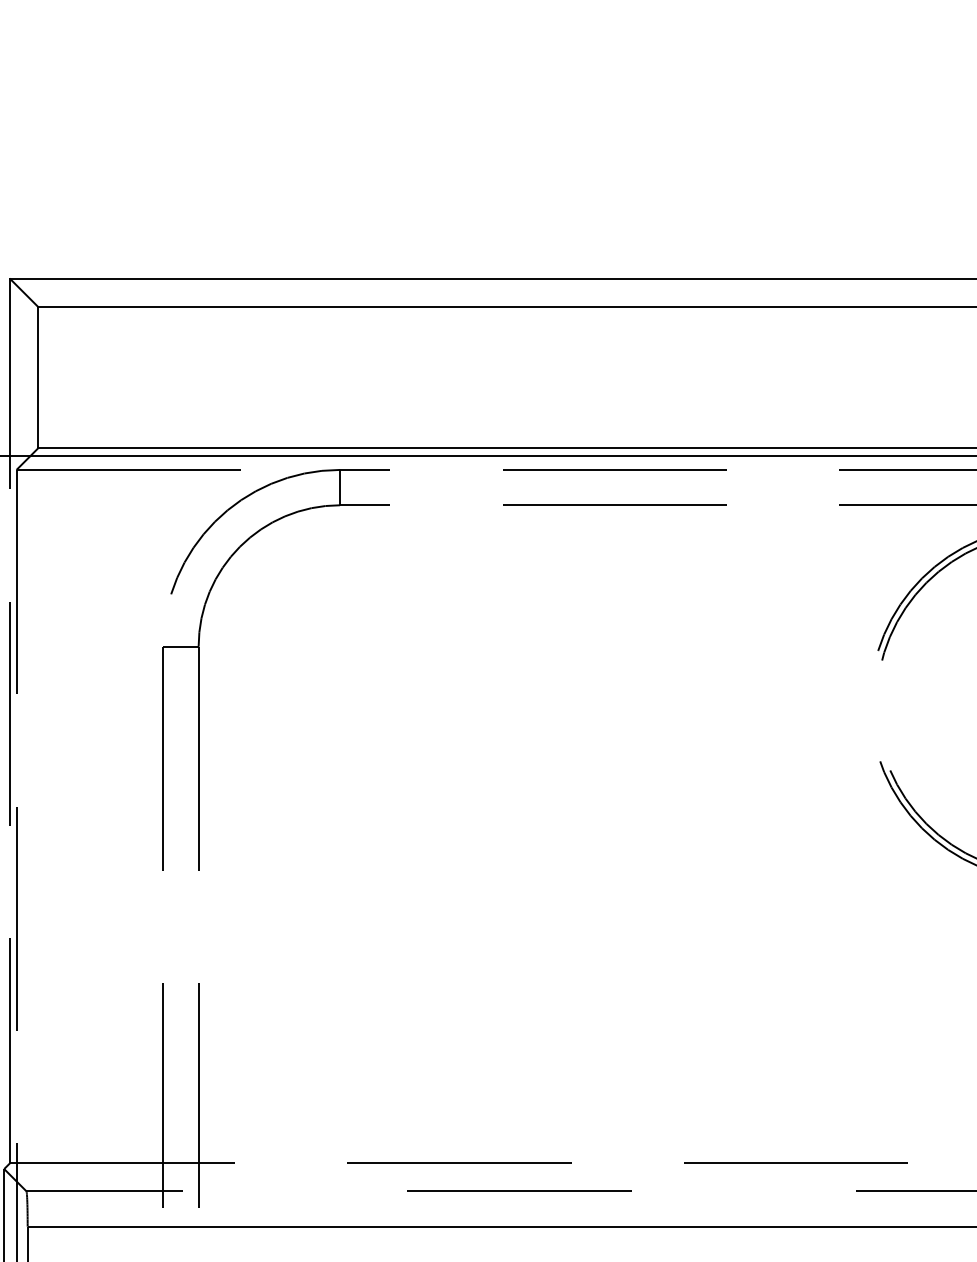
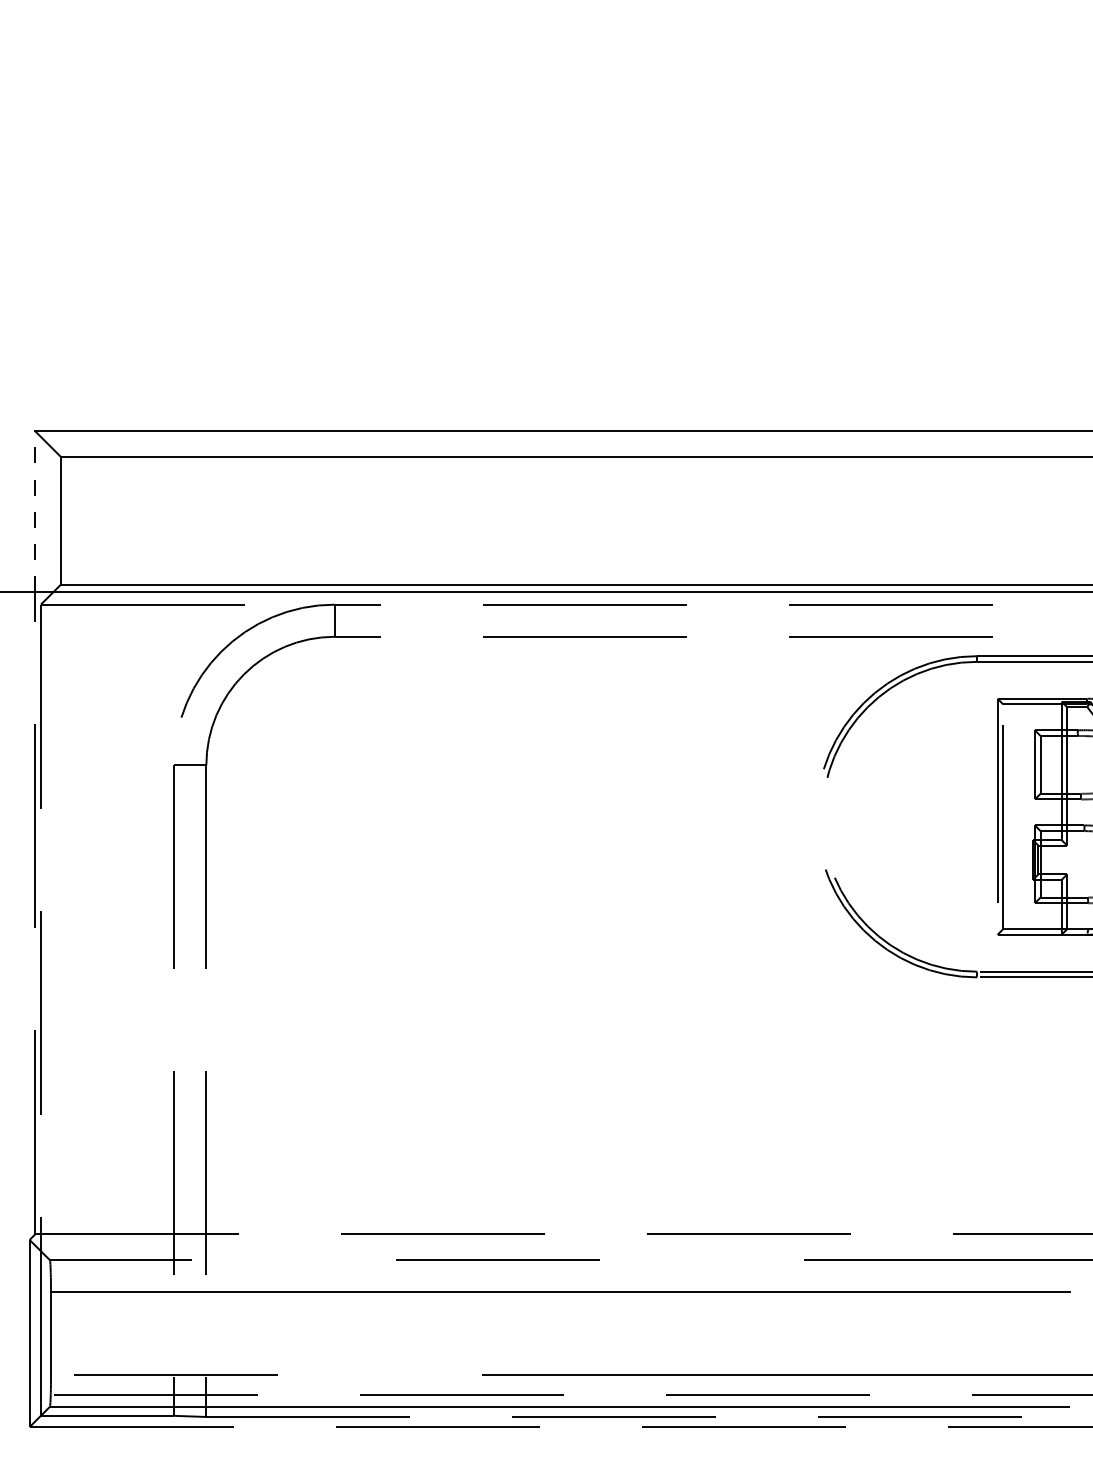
line: (10, 367) -> (35, 511), solid -> dashed

